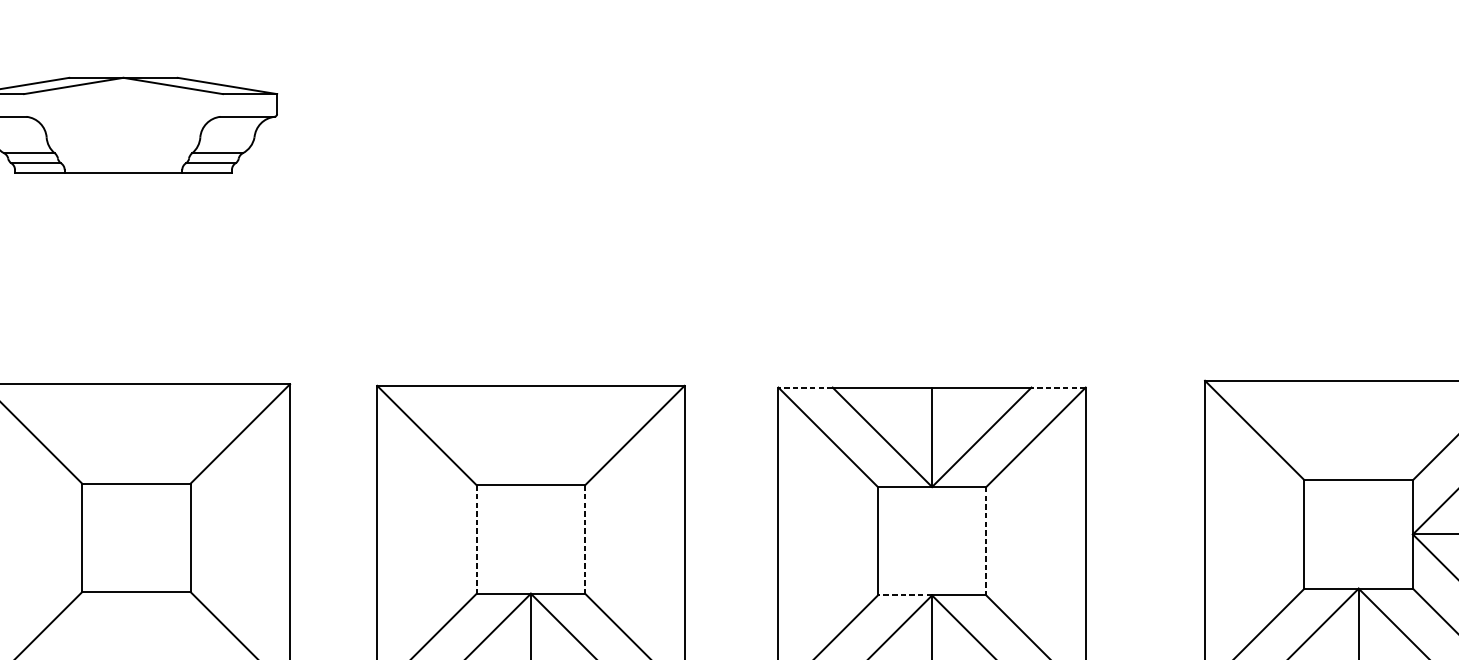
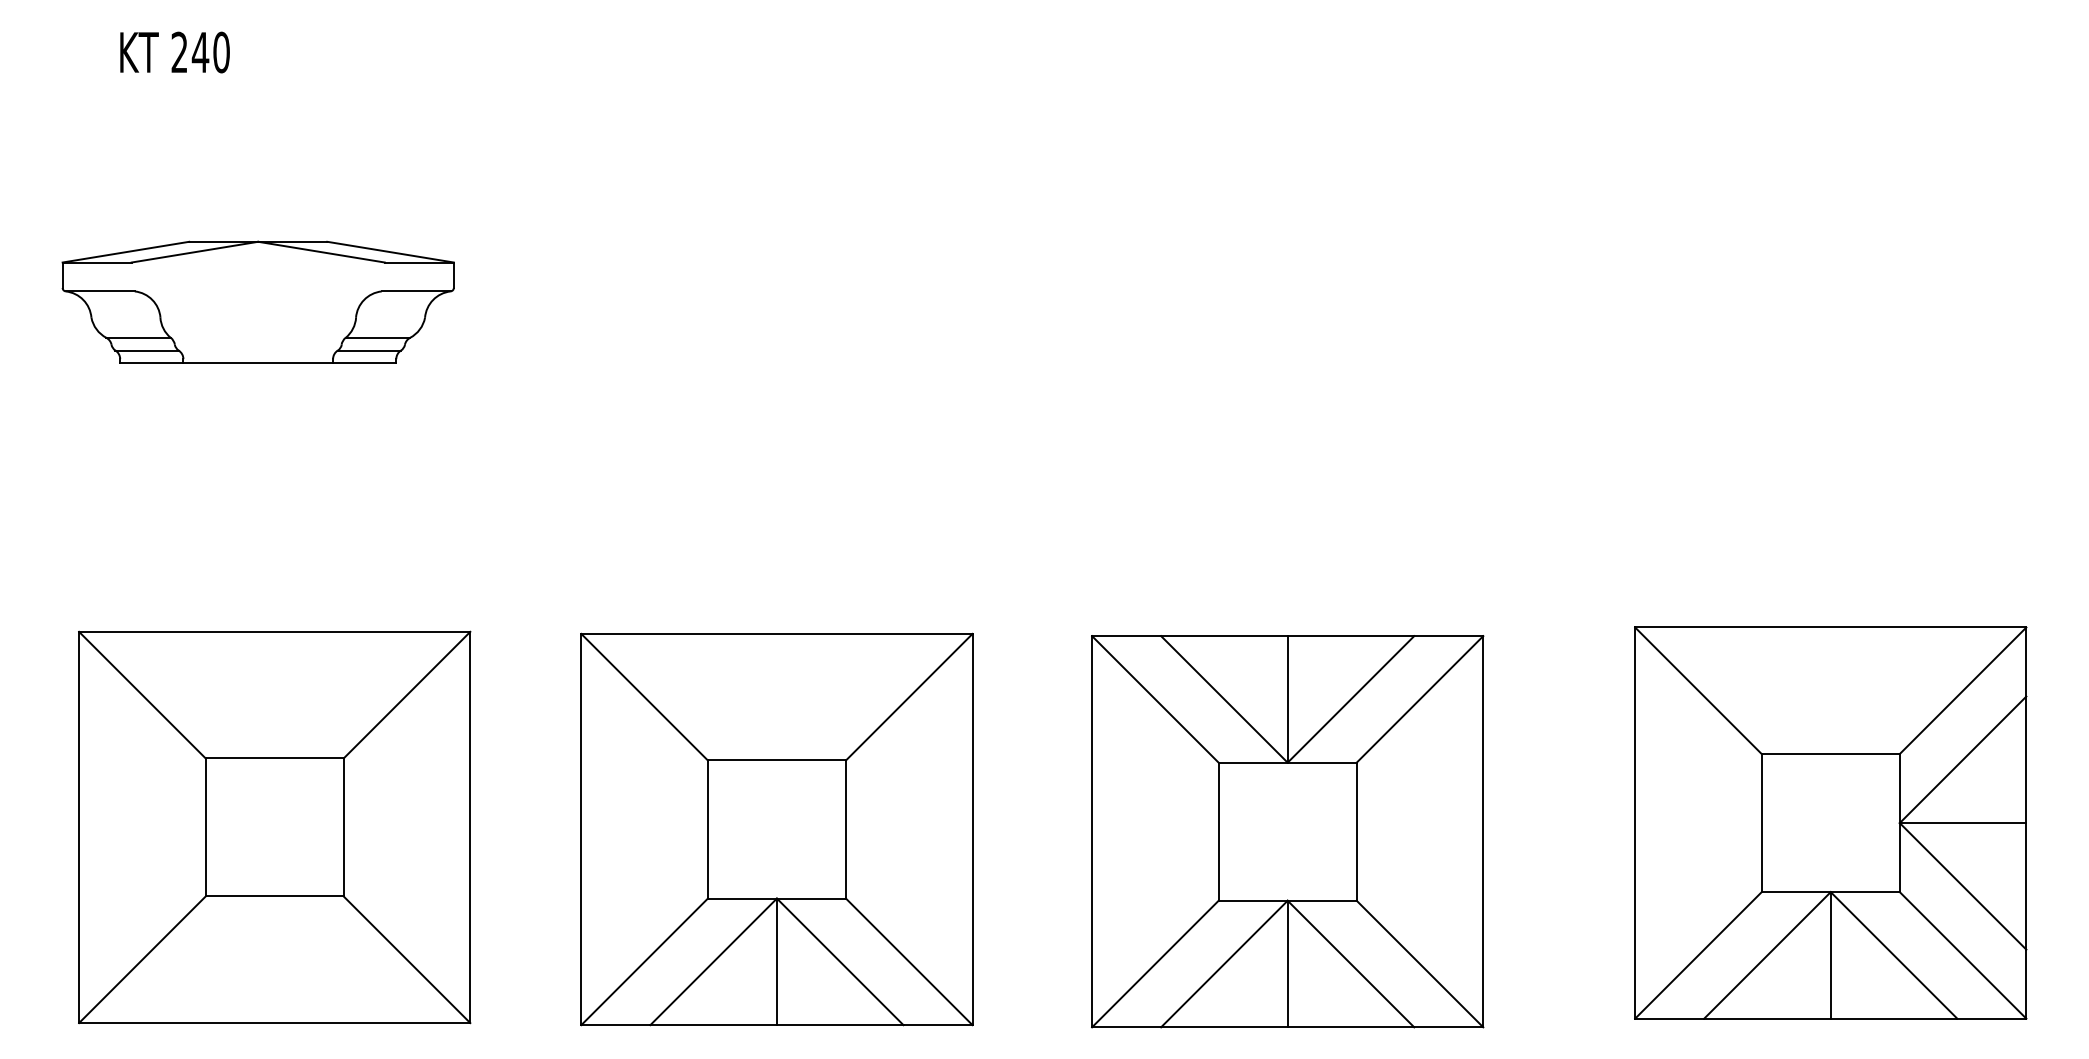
line: (805, 387) -> (1126, 636), dashed -> solid
line: (1058, 387) -> (1448, 636), dashed -> solid
line: (476, 540) -> (707, 830), dashed -> solid
line: (584, 540) -> (845, 830), dashed -> solid
line: (986, 541) -> (1356, 832), dashed -> solid
line: (905, 595) -> (1253, 900), dashed -> solid

